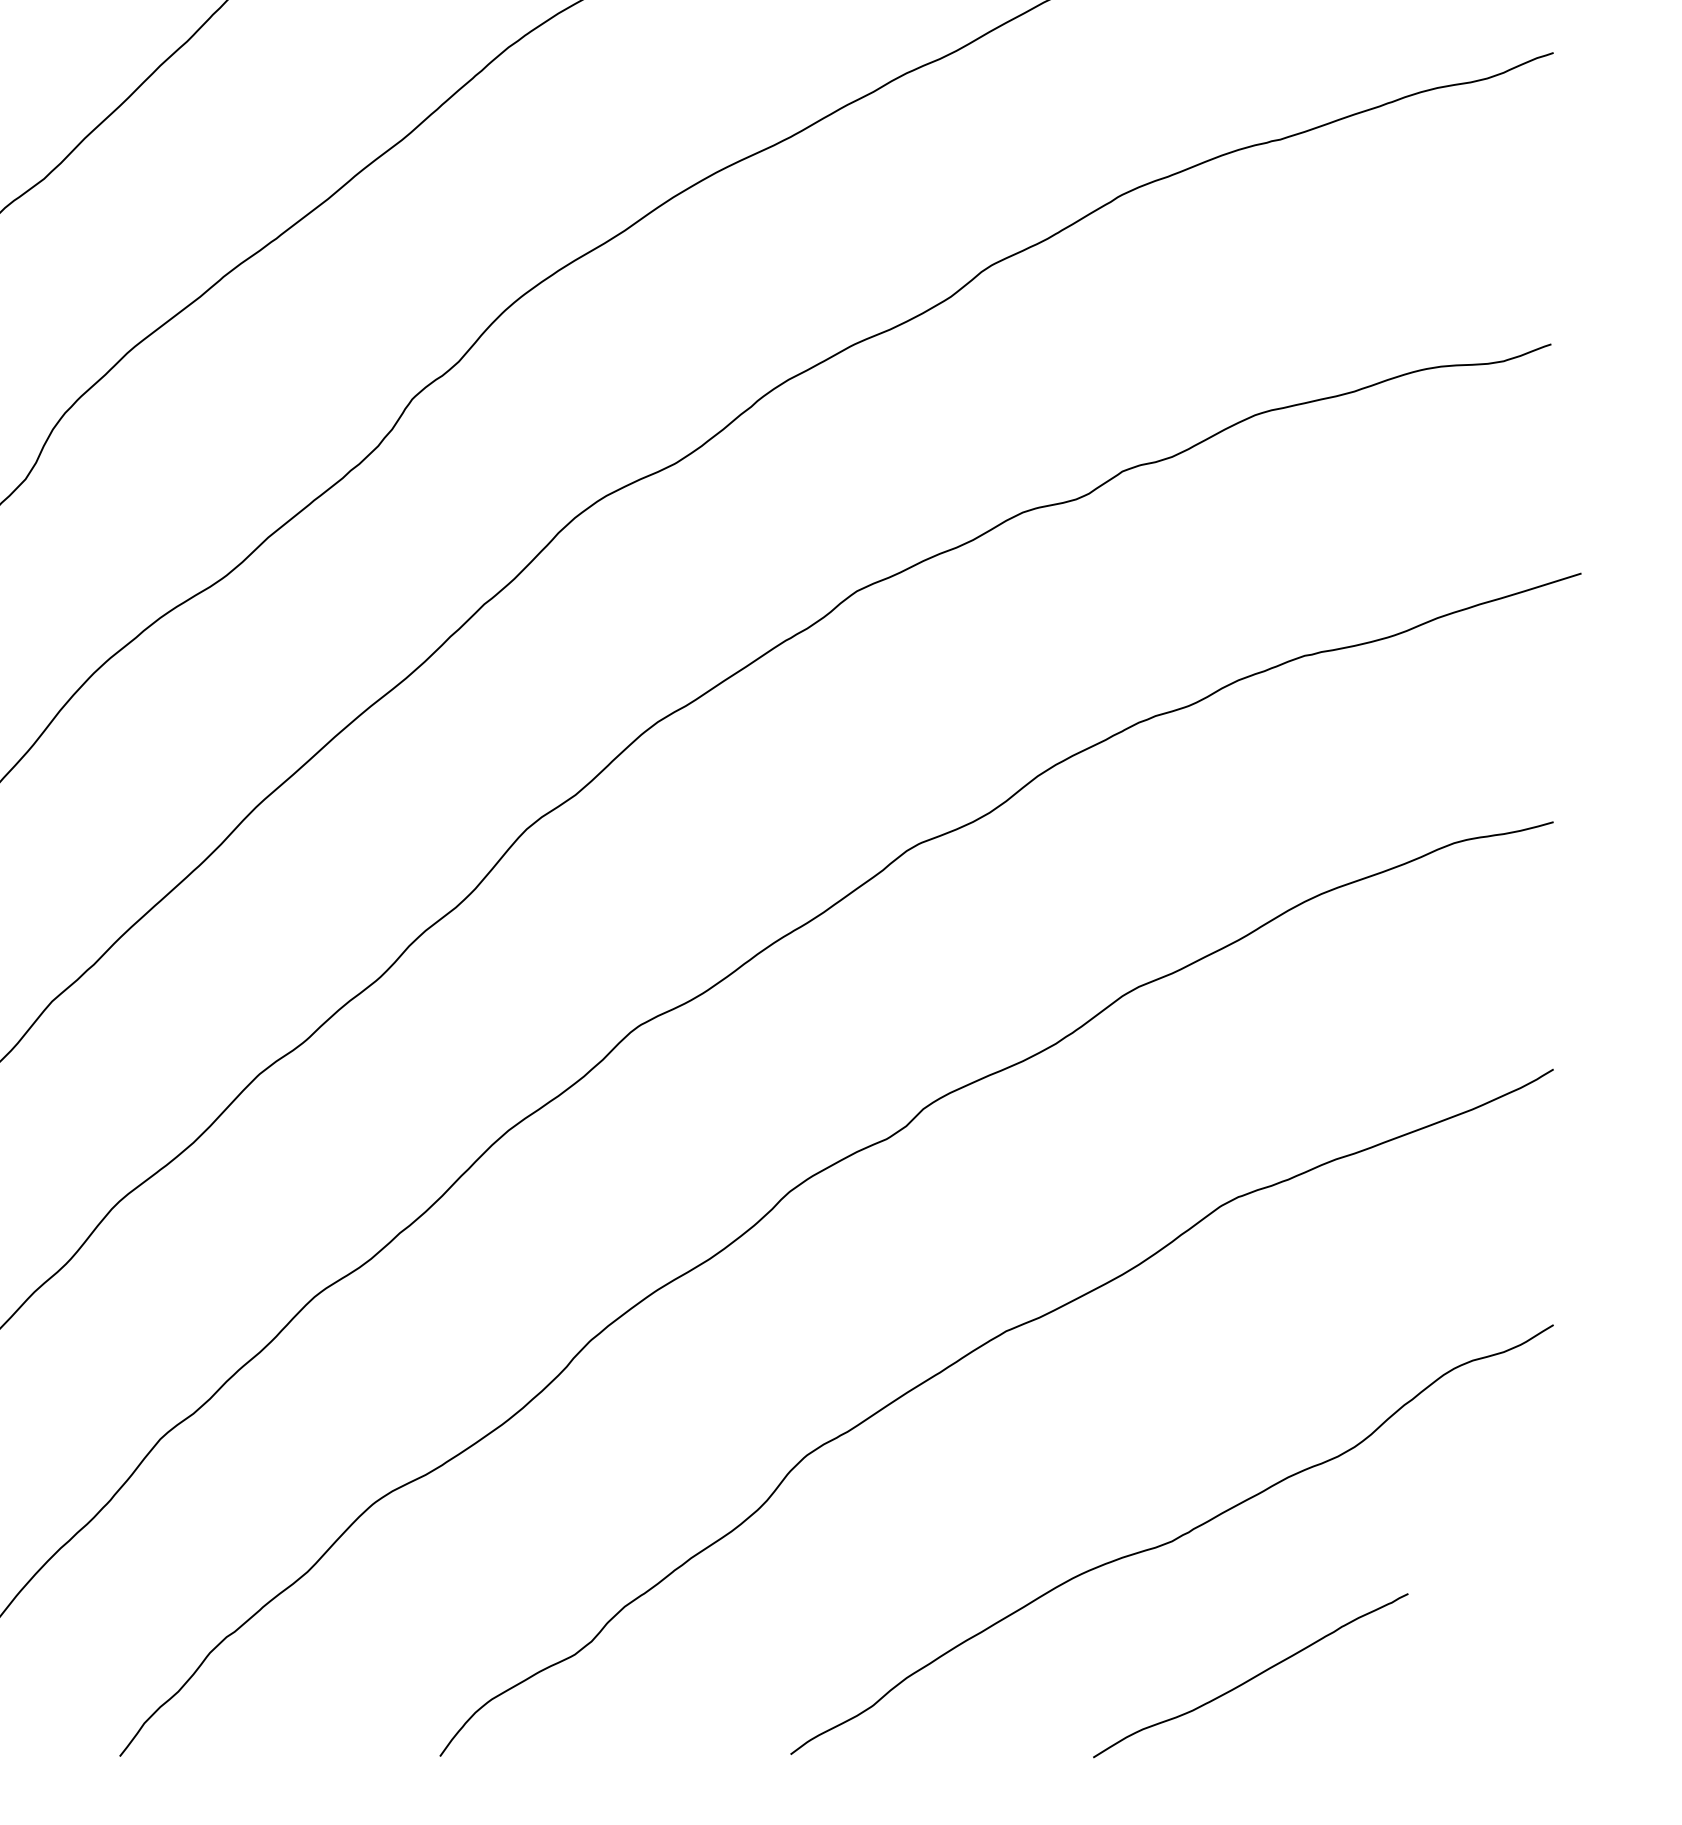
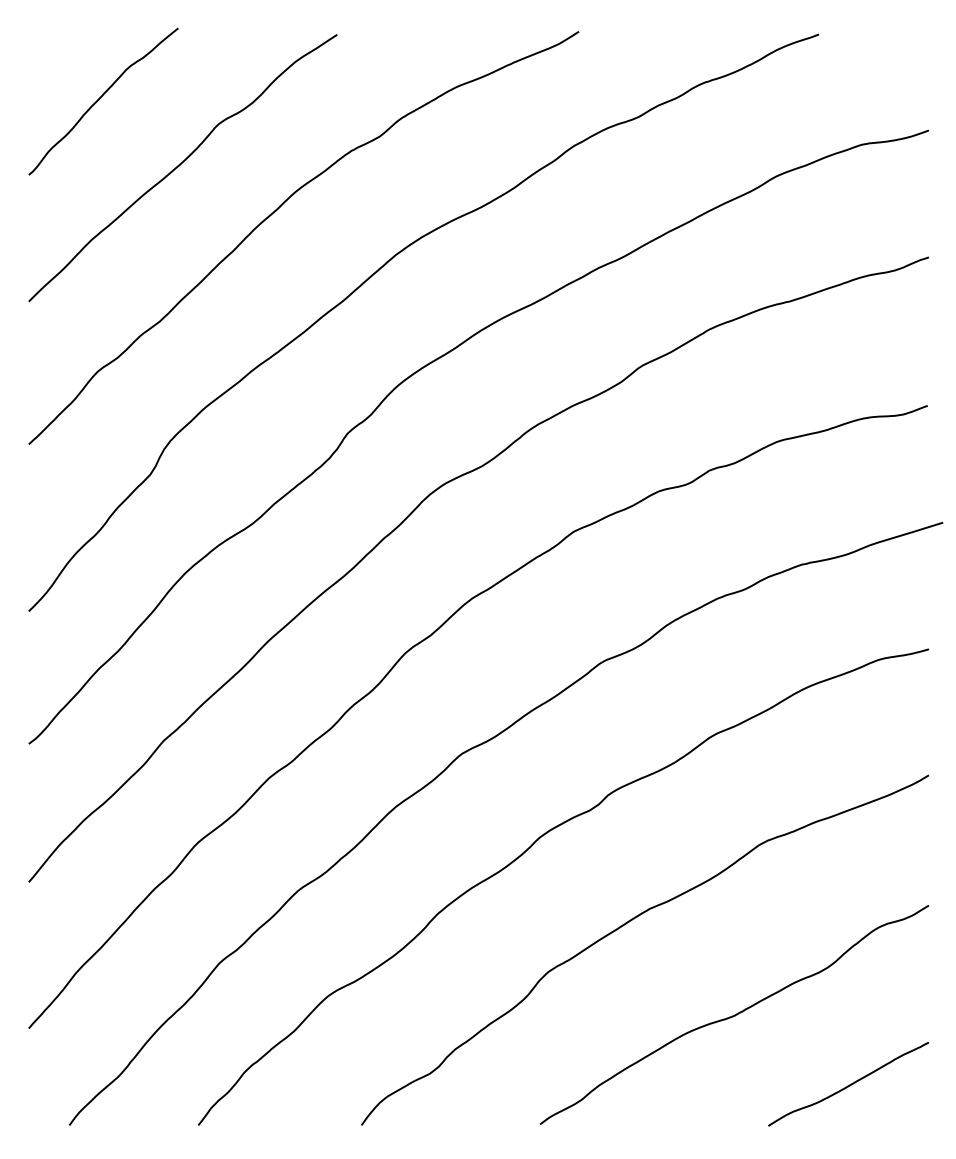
curve: (1252, 1676) -> (849, 1084), moved

